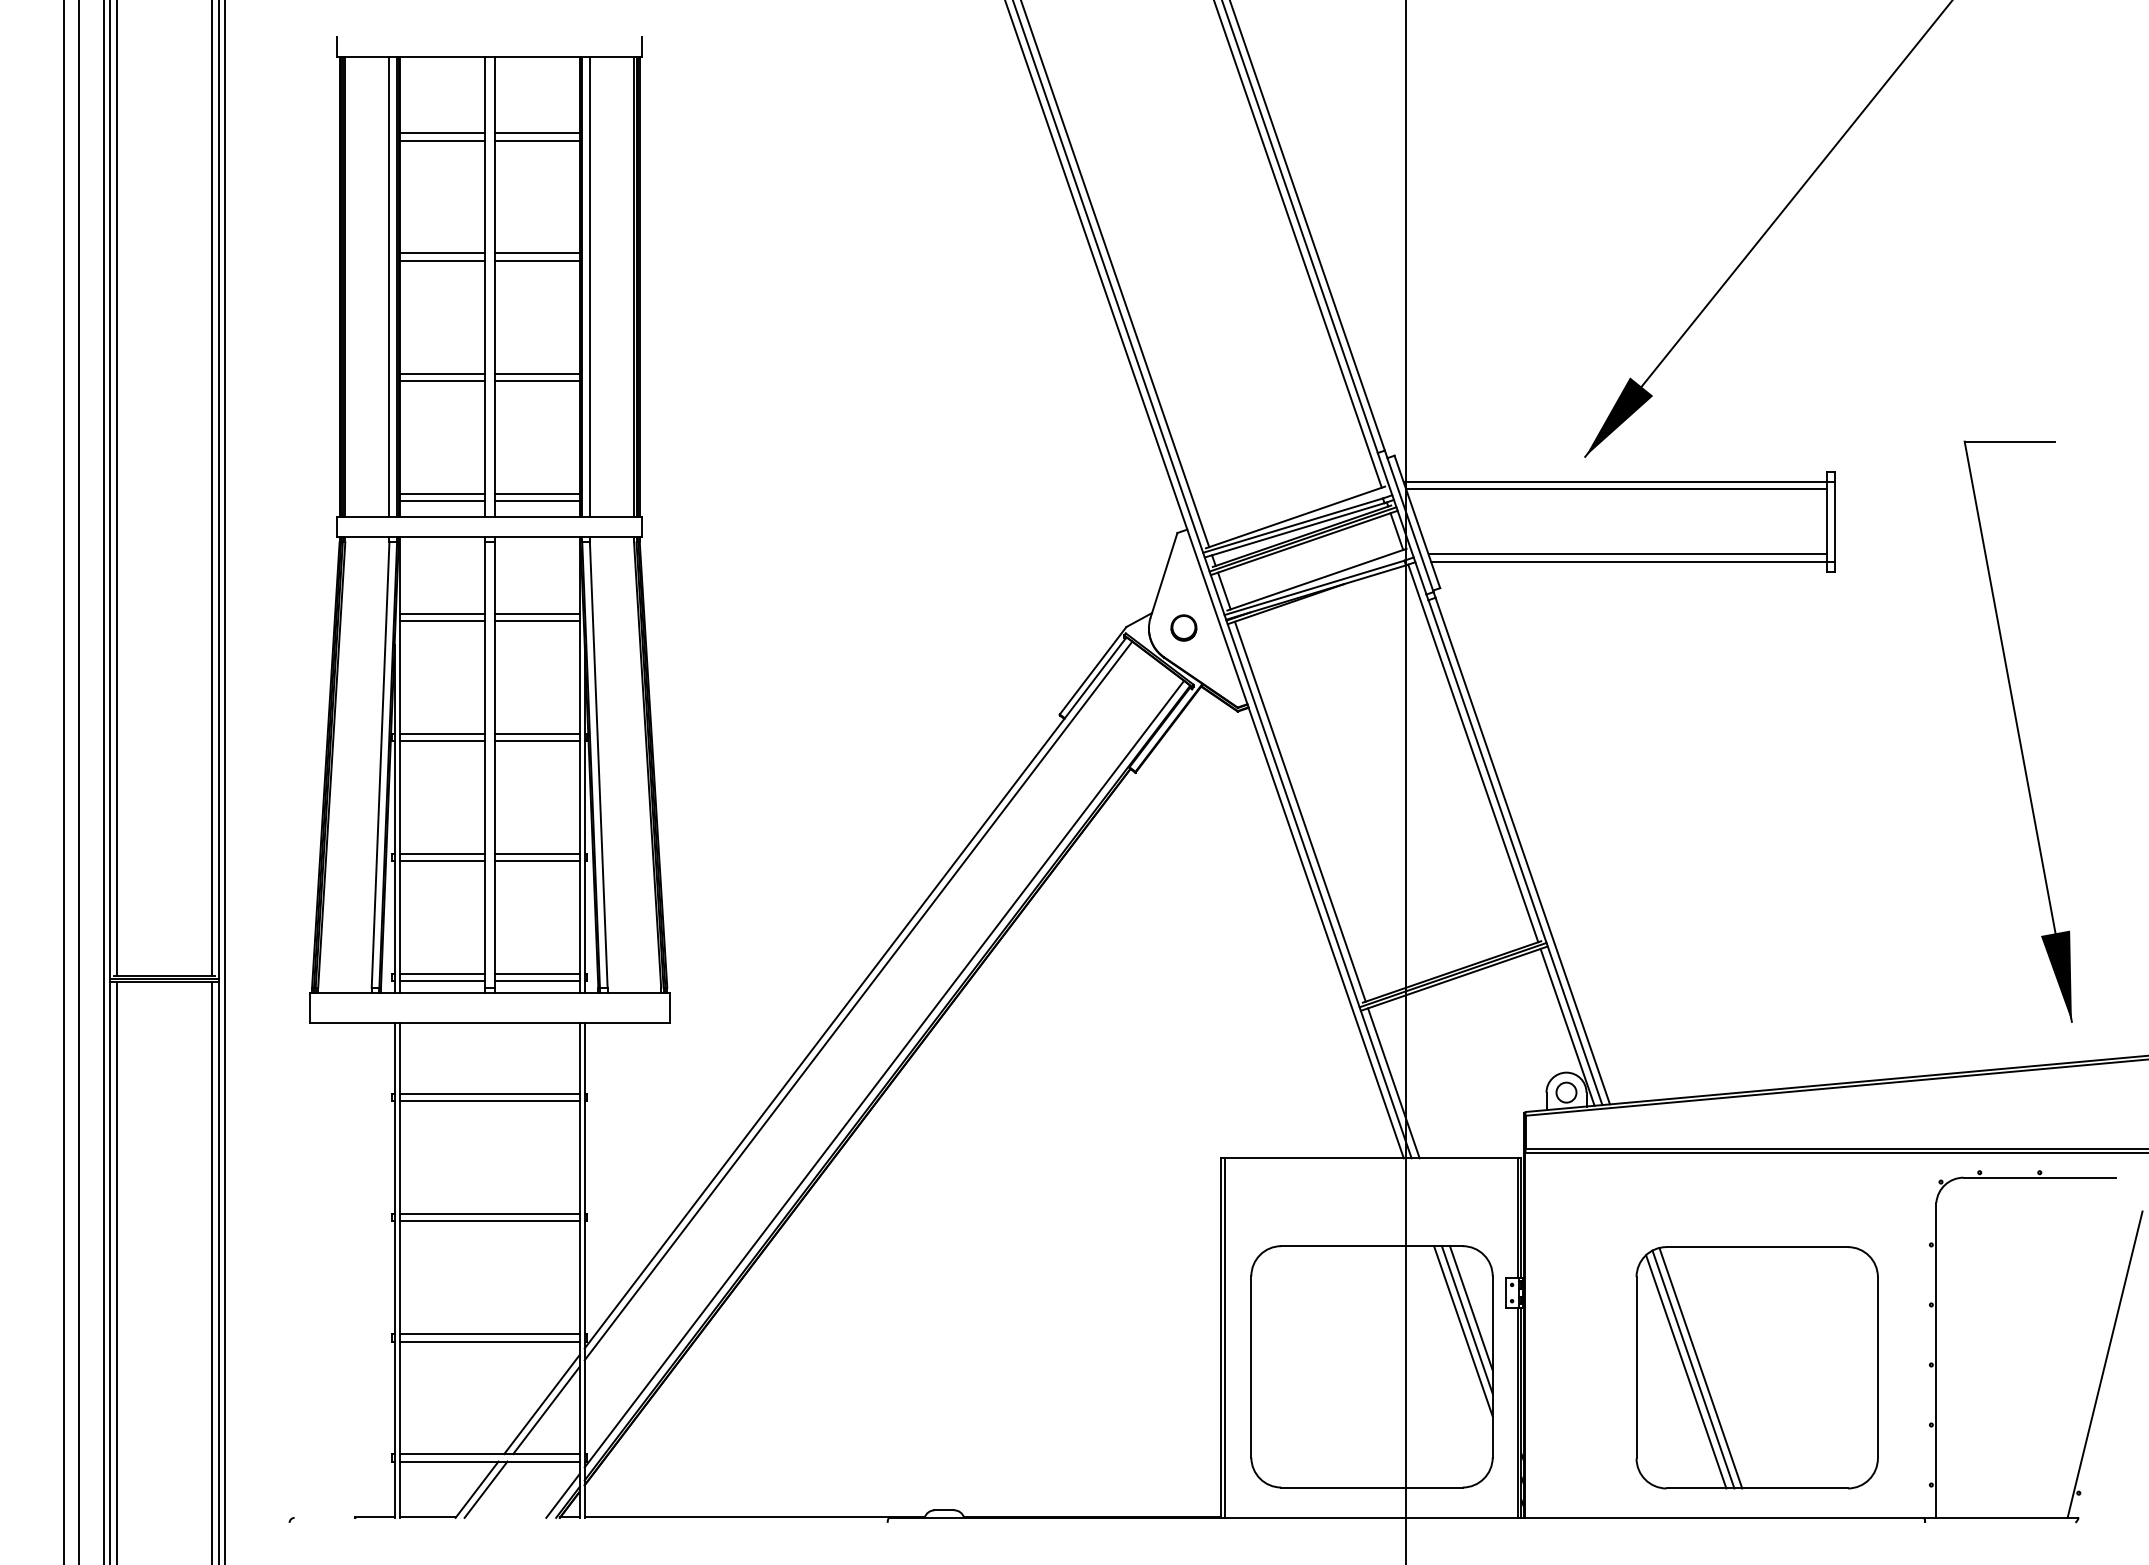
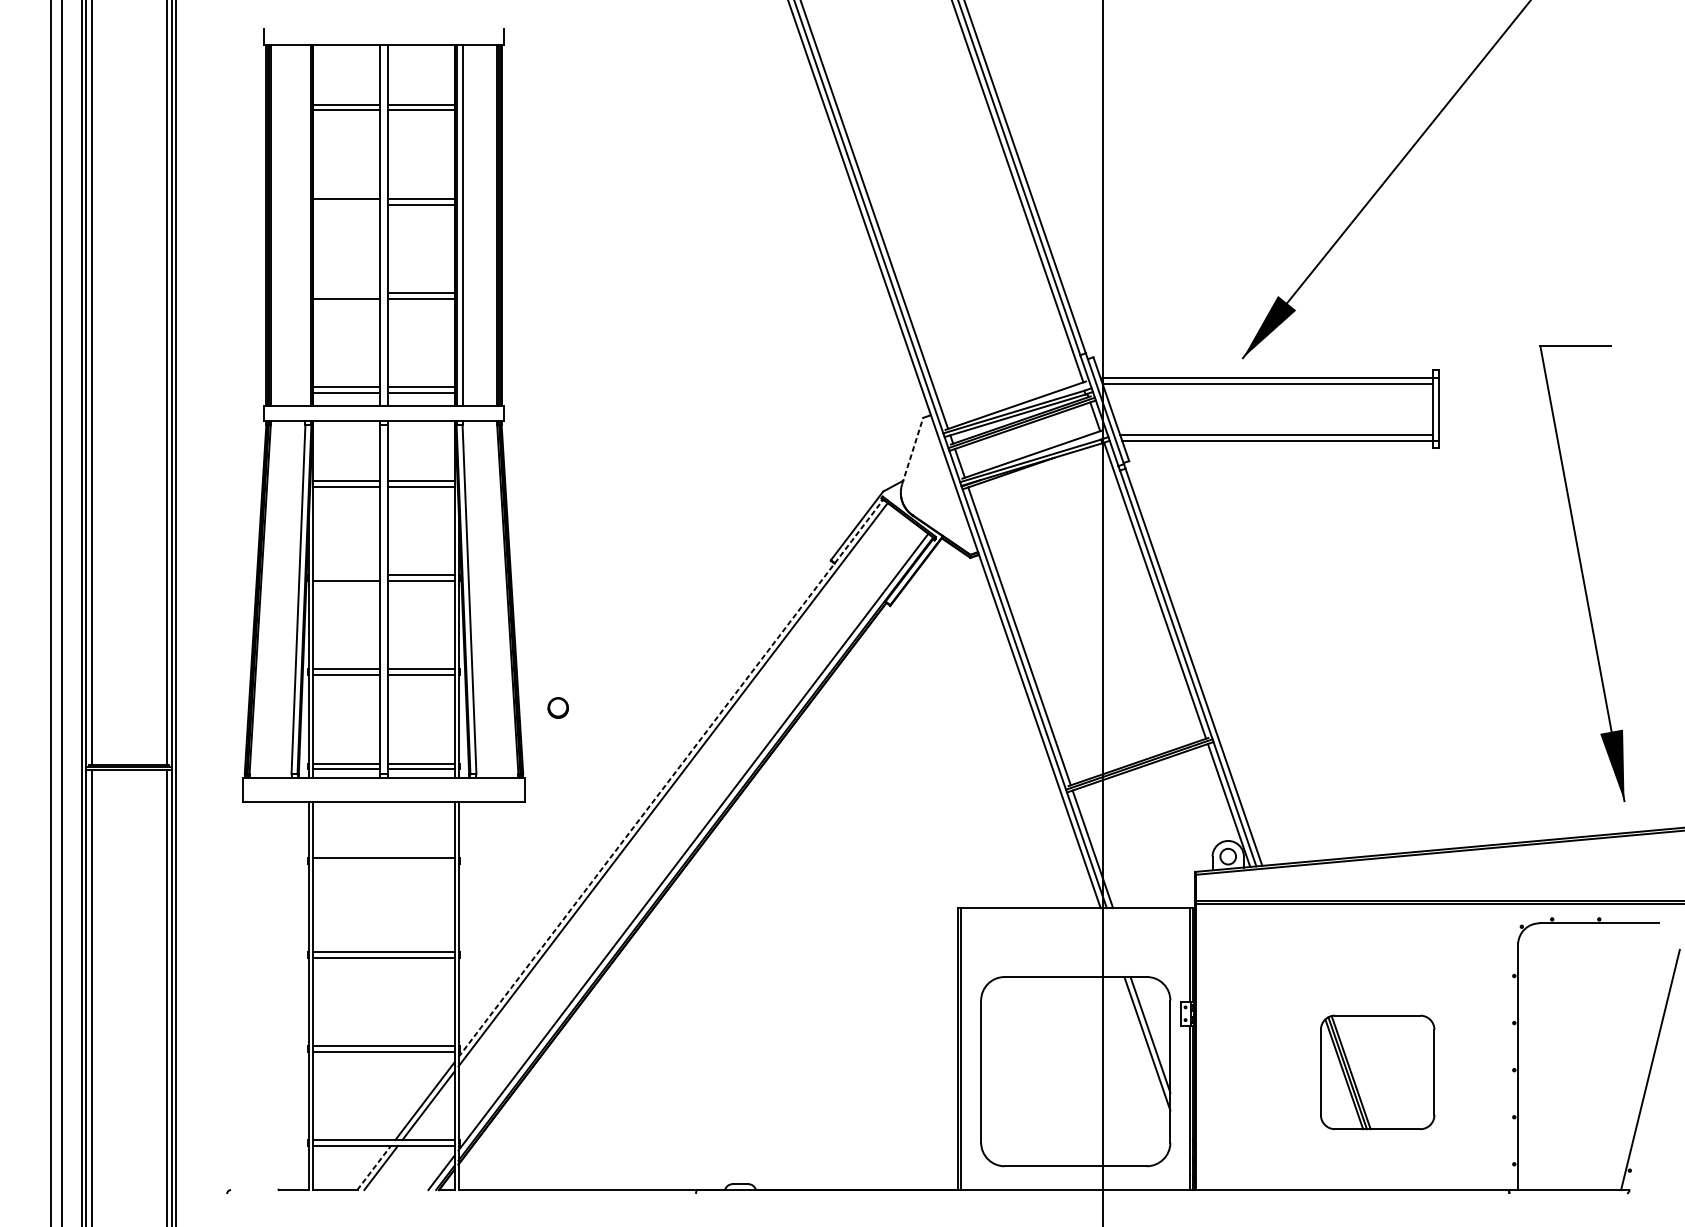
line: (441, 260) -> (346, 204), removed
line: (389, 287) -> (305, 225), removed
line: (441, 373) -> (346, 292), removed
line: (1163, 575) -> (912, 451), solid -> dashed
part: (1183, 627) -> (557, 707), moved
line: (441, 733) -> (346, 575), removed
line: (855, 993) -> (670, 778), solid -> dashed
line: (489, 1101) -> (383, 863), removed
line: (1470, 1308) -> (1152, 1025), removed
part: (1756, 1367) -> (1377, 1072), size x0.6
line: (477, 1489) -> (374, 1167), solid -> dashed

